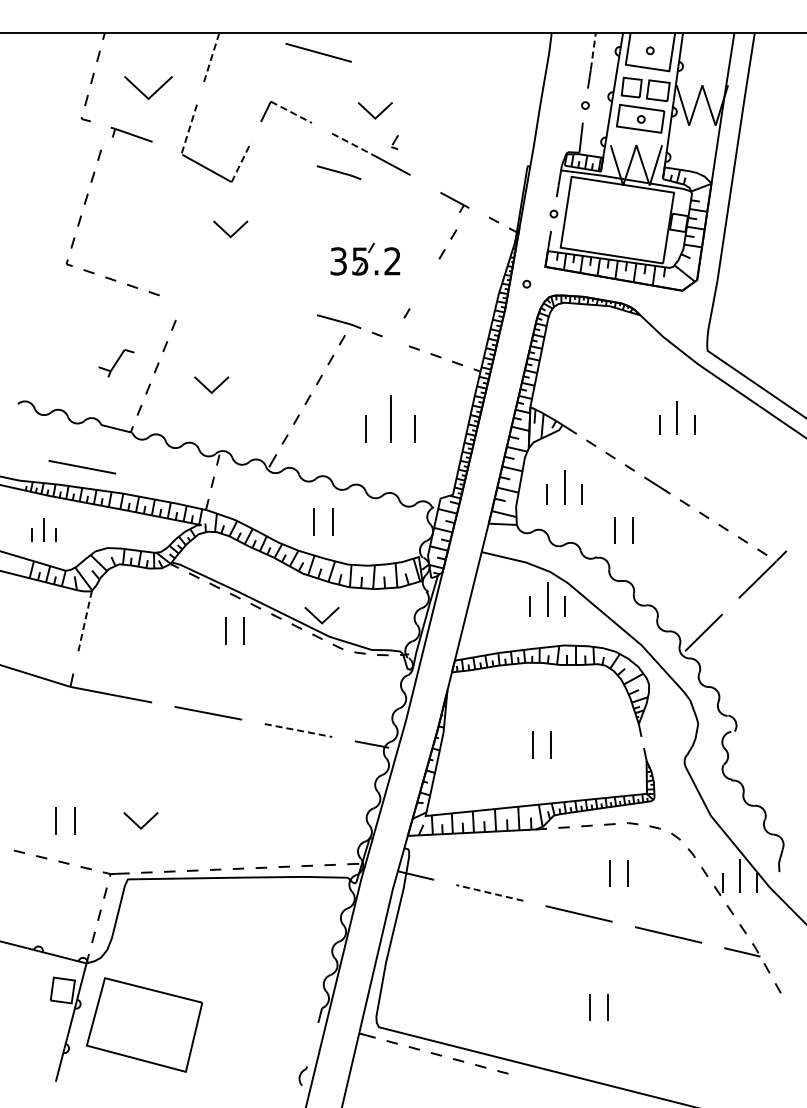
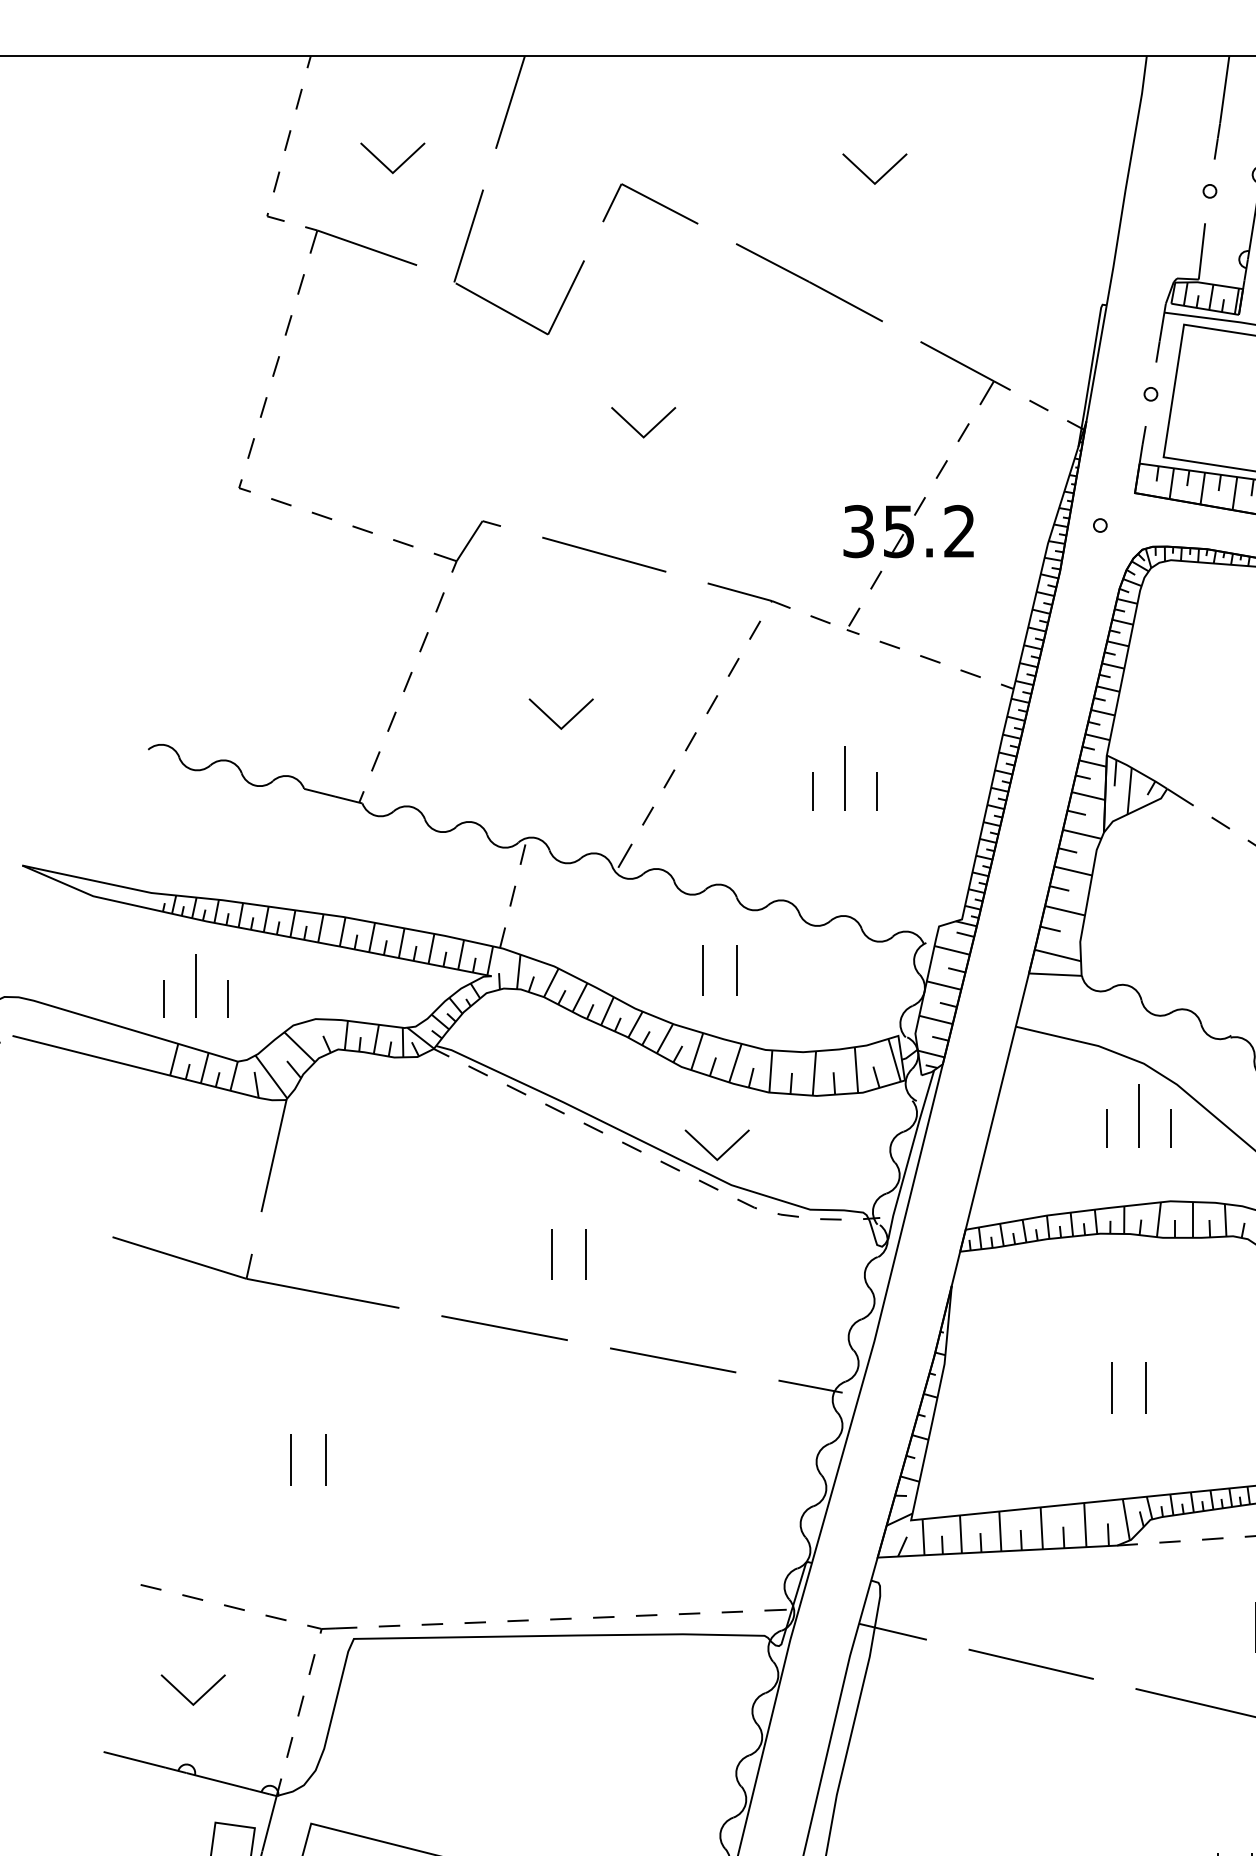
line: (593, 50) -> (1224, 88), dashed -> solid
line: (318, 52) -> (603, 554), moved
line: (211, 58) -> (510, 103), dashed -> solid
part: (148, 87) -> (392, 157), size x0.71
part: (374, 110) -> (873, 168), moved
line: (291, 112) -> (660, 204), dashed -> solid
line: (189, 129) -> (469, 236), dashed -> solid
part: (131, 134) -> (360, 245), size x1.43
part: (394, 142) -> (852, 621), moved
line: (352, 144) -> (774, 264), dashed -> solid
line: (241, 161) -> (566, 295), dashed -> solid
line: (338, 172) -> (747, 316), removed
part: (454, 202) -> (964, 372), size x1.67
part: (230, 229) -> (643, 423), moved
part: (365, 258) -> (908, 526), moved
part: (116, 363) -> (467, 546), moved
part: (211, 384) -> (560, 713), moved
part: (390, 419) -> (845, 778), size x0.71
line: (82, 467) -> (269, 868), removed
part: (564, 487) -> (1170, 905), removed
part: (43, 530) -> (196, 986), size x1.43
line: (85, 621) -> (274, 1156), dashed -> solid
part: (226, 630) -> (553, 1253), moved
line: (299, 730) -> (675, 1360), dashed -> solid
part: (56, 820) -> (291, 1459), moved
part: (140, 820) -> (192, 1689), moved
line: (489, 892) -> (1030, 1663), dashed -> solid

